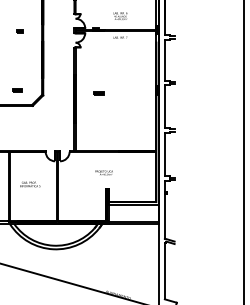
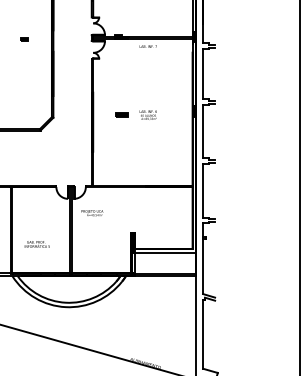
text: (119, 15) -> (147, 114), moved
part: (17, 90) -> (21, 111), removed
text: (104, 173) -> (92, 213), moved
text: (29, 184) -> (36, 244), moved

